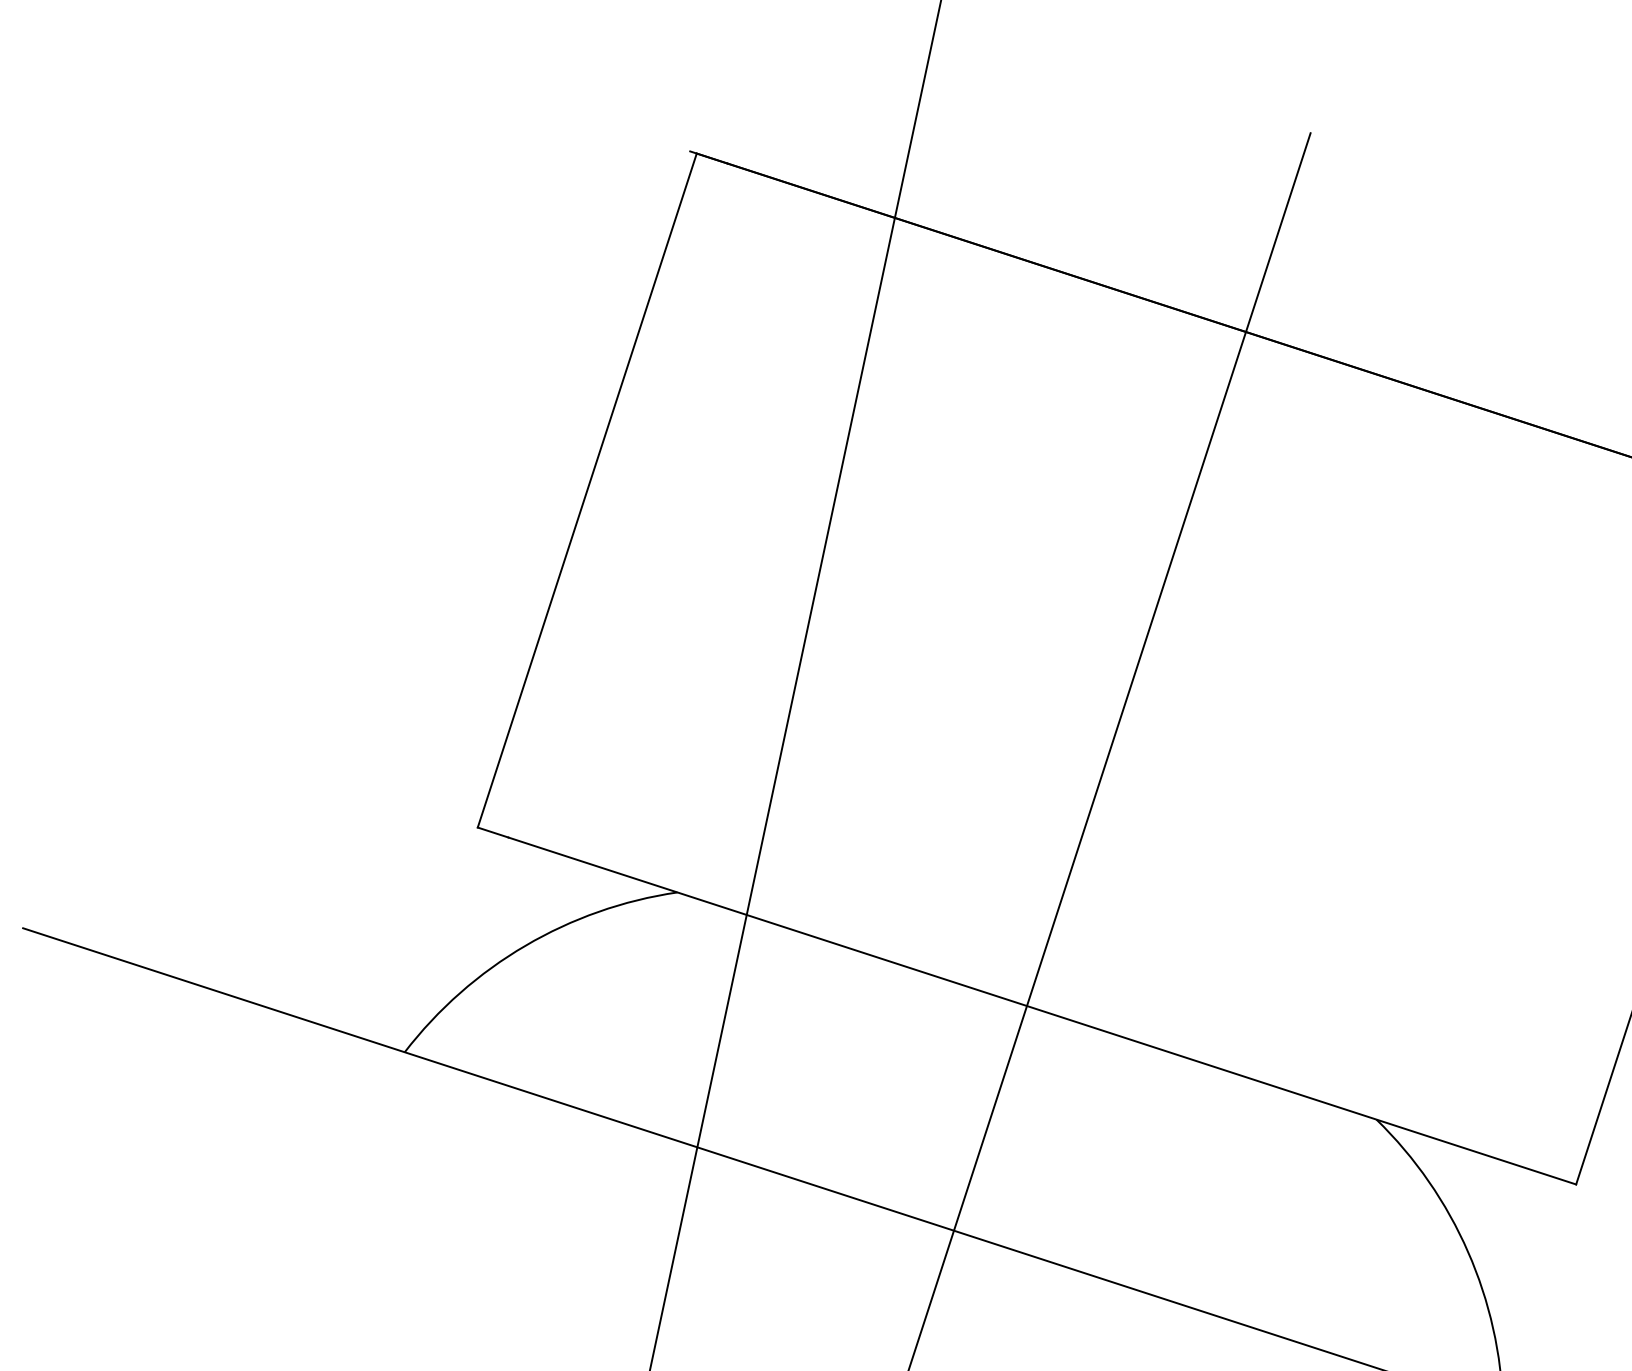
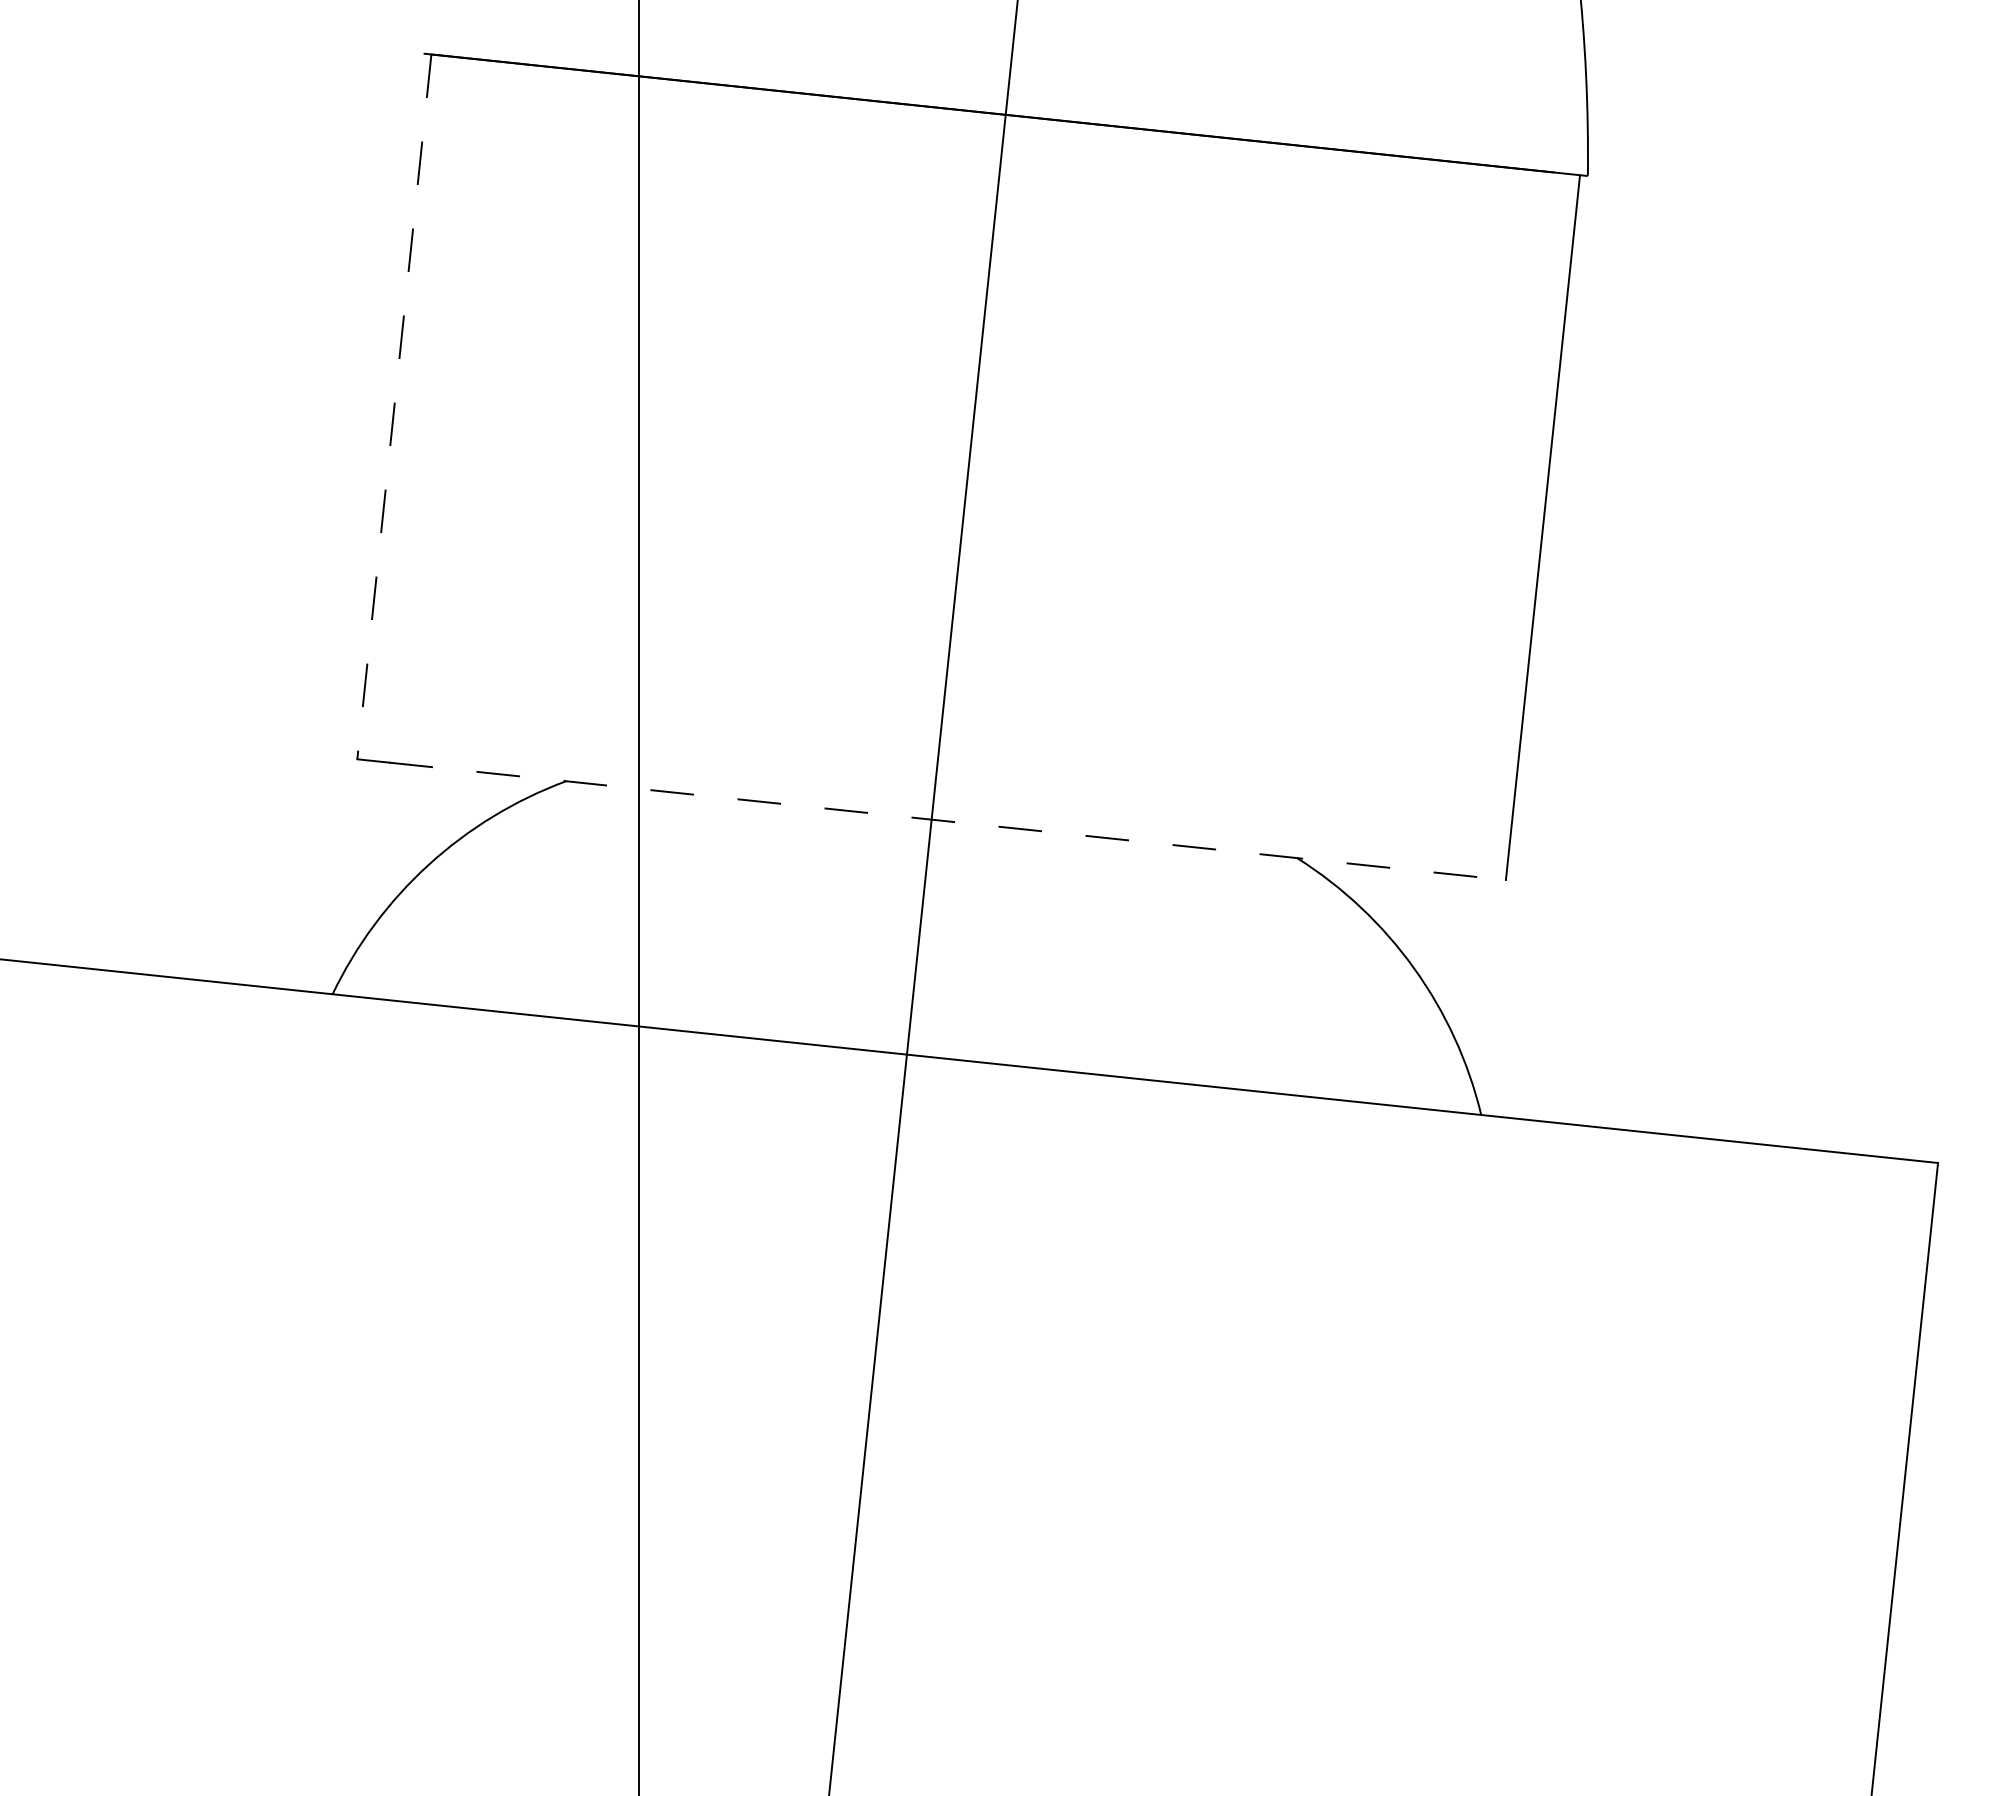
line: (587, 491) -> (394, 407), solid -> dashed
line: (1043, 1011) -> (948, 821), solid -> dashed

